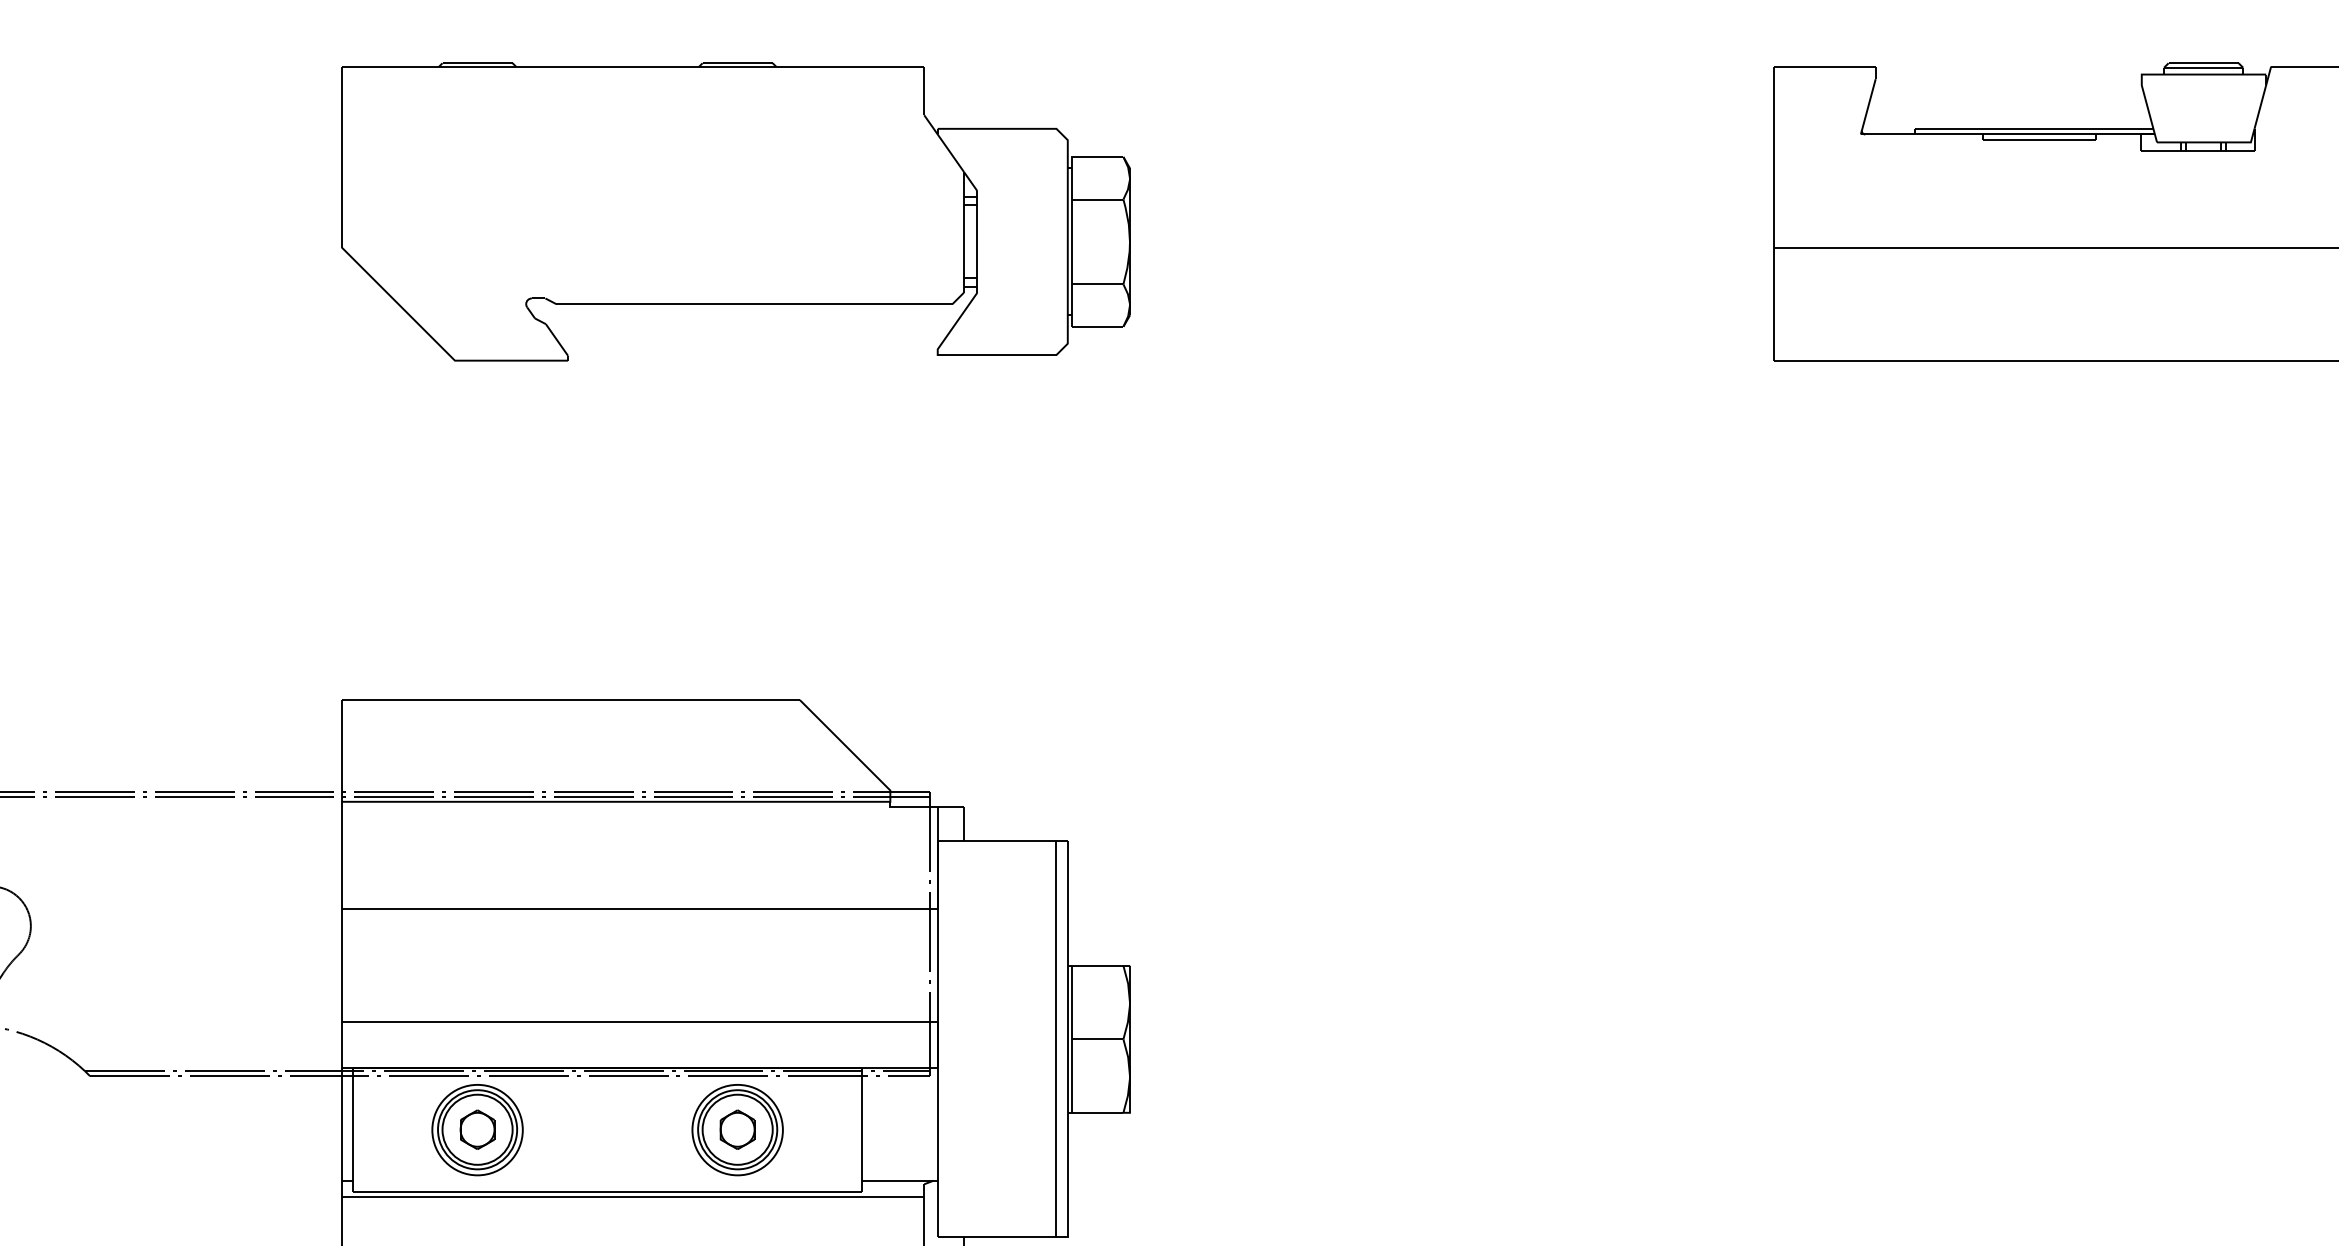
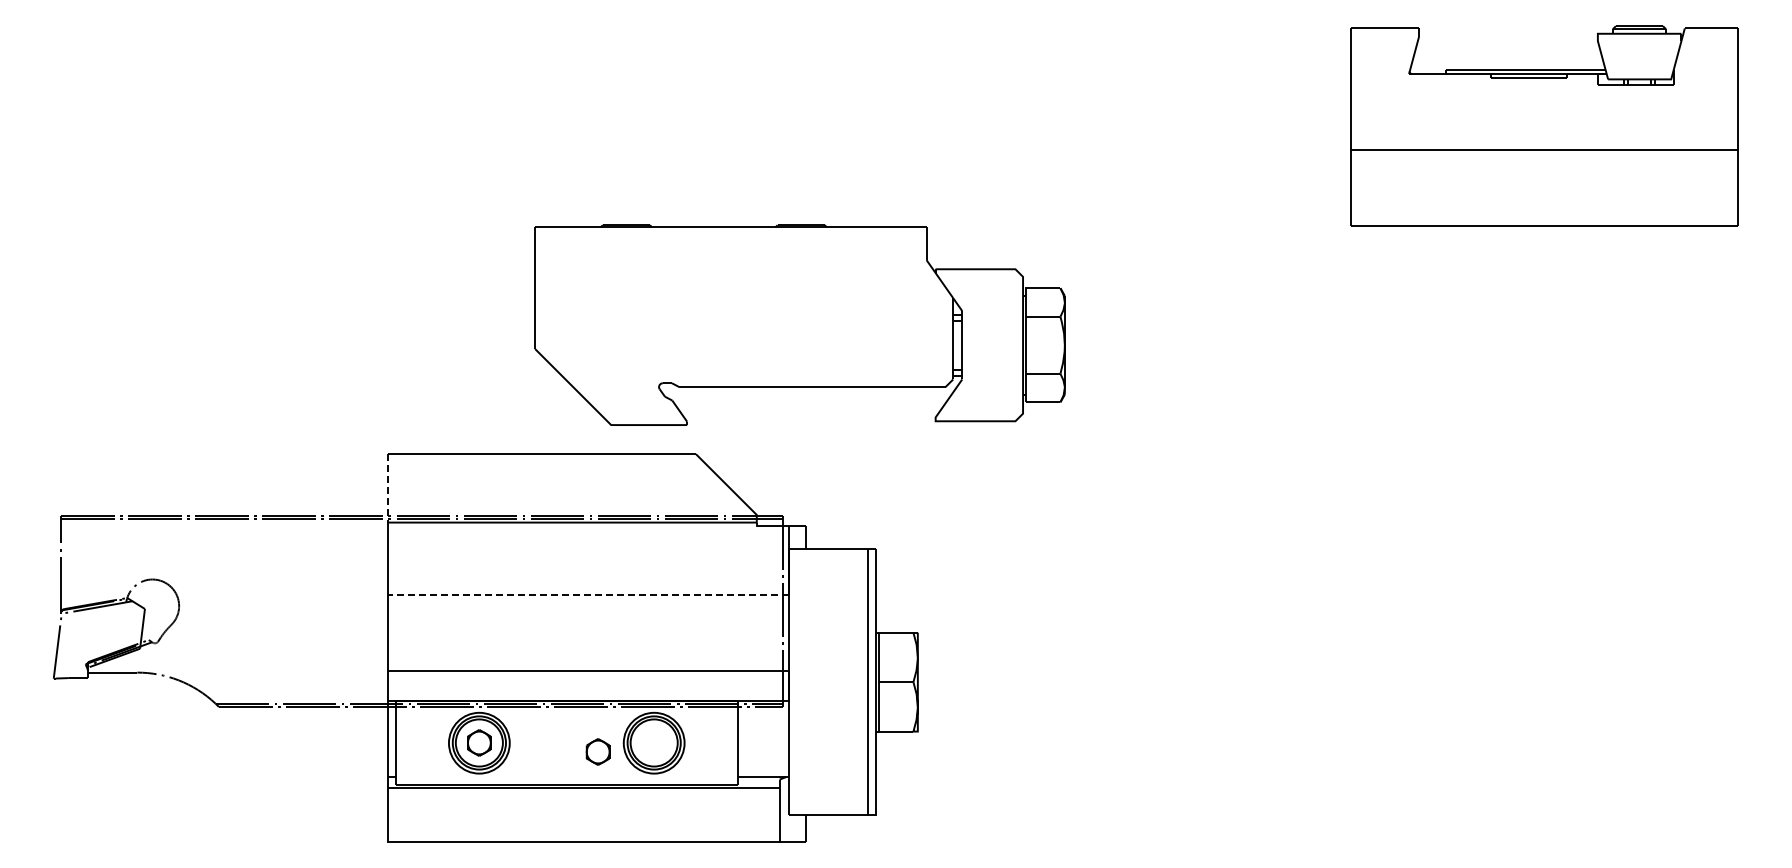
part: (735, 211) -> (799, 324), moved
line: (342, 751) -> (388, 488), solid -> dashed
line: (638, 908) -> (587, 594), solid -> dashed
part: (736, 1129) -> (597, 751), moved

